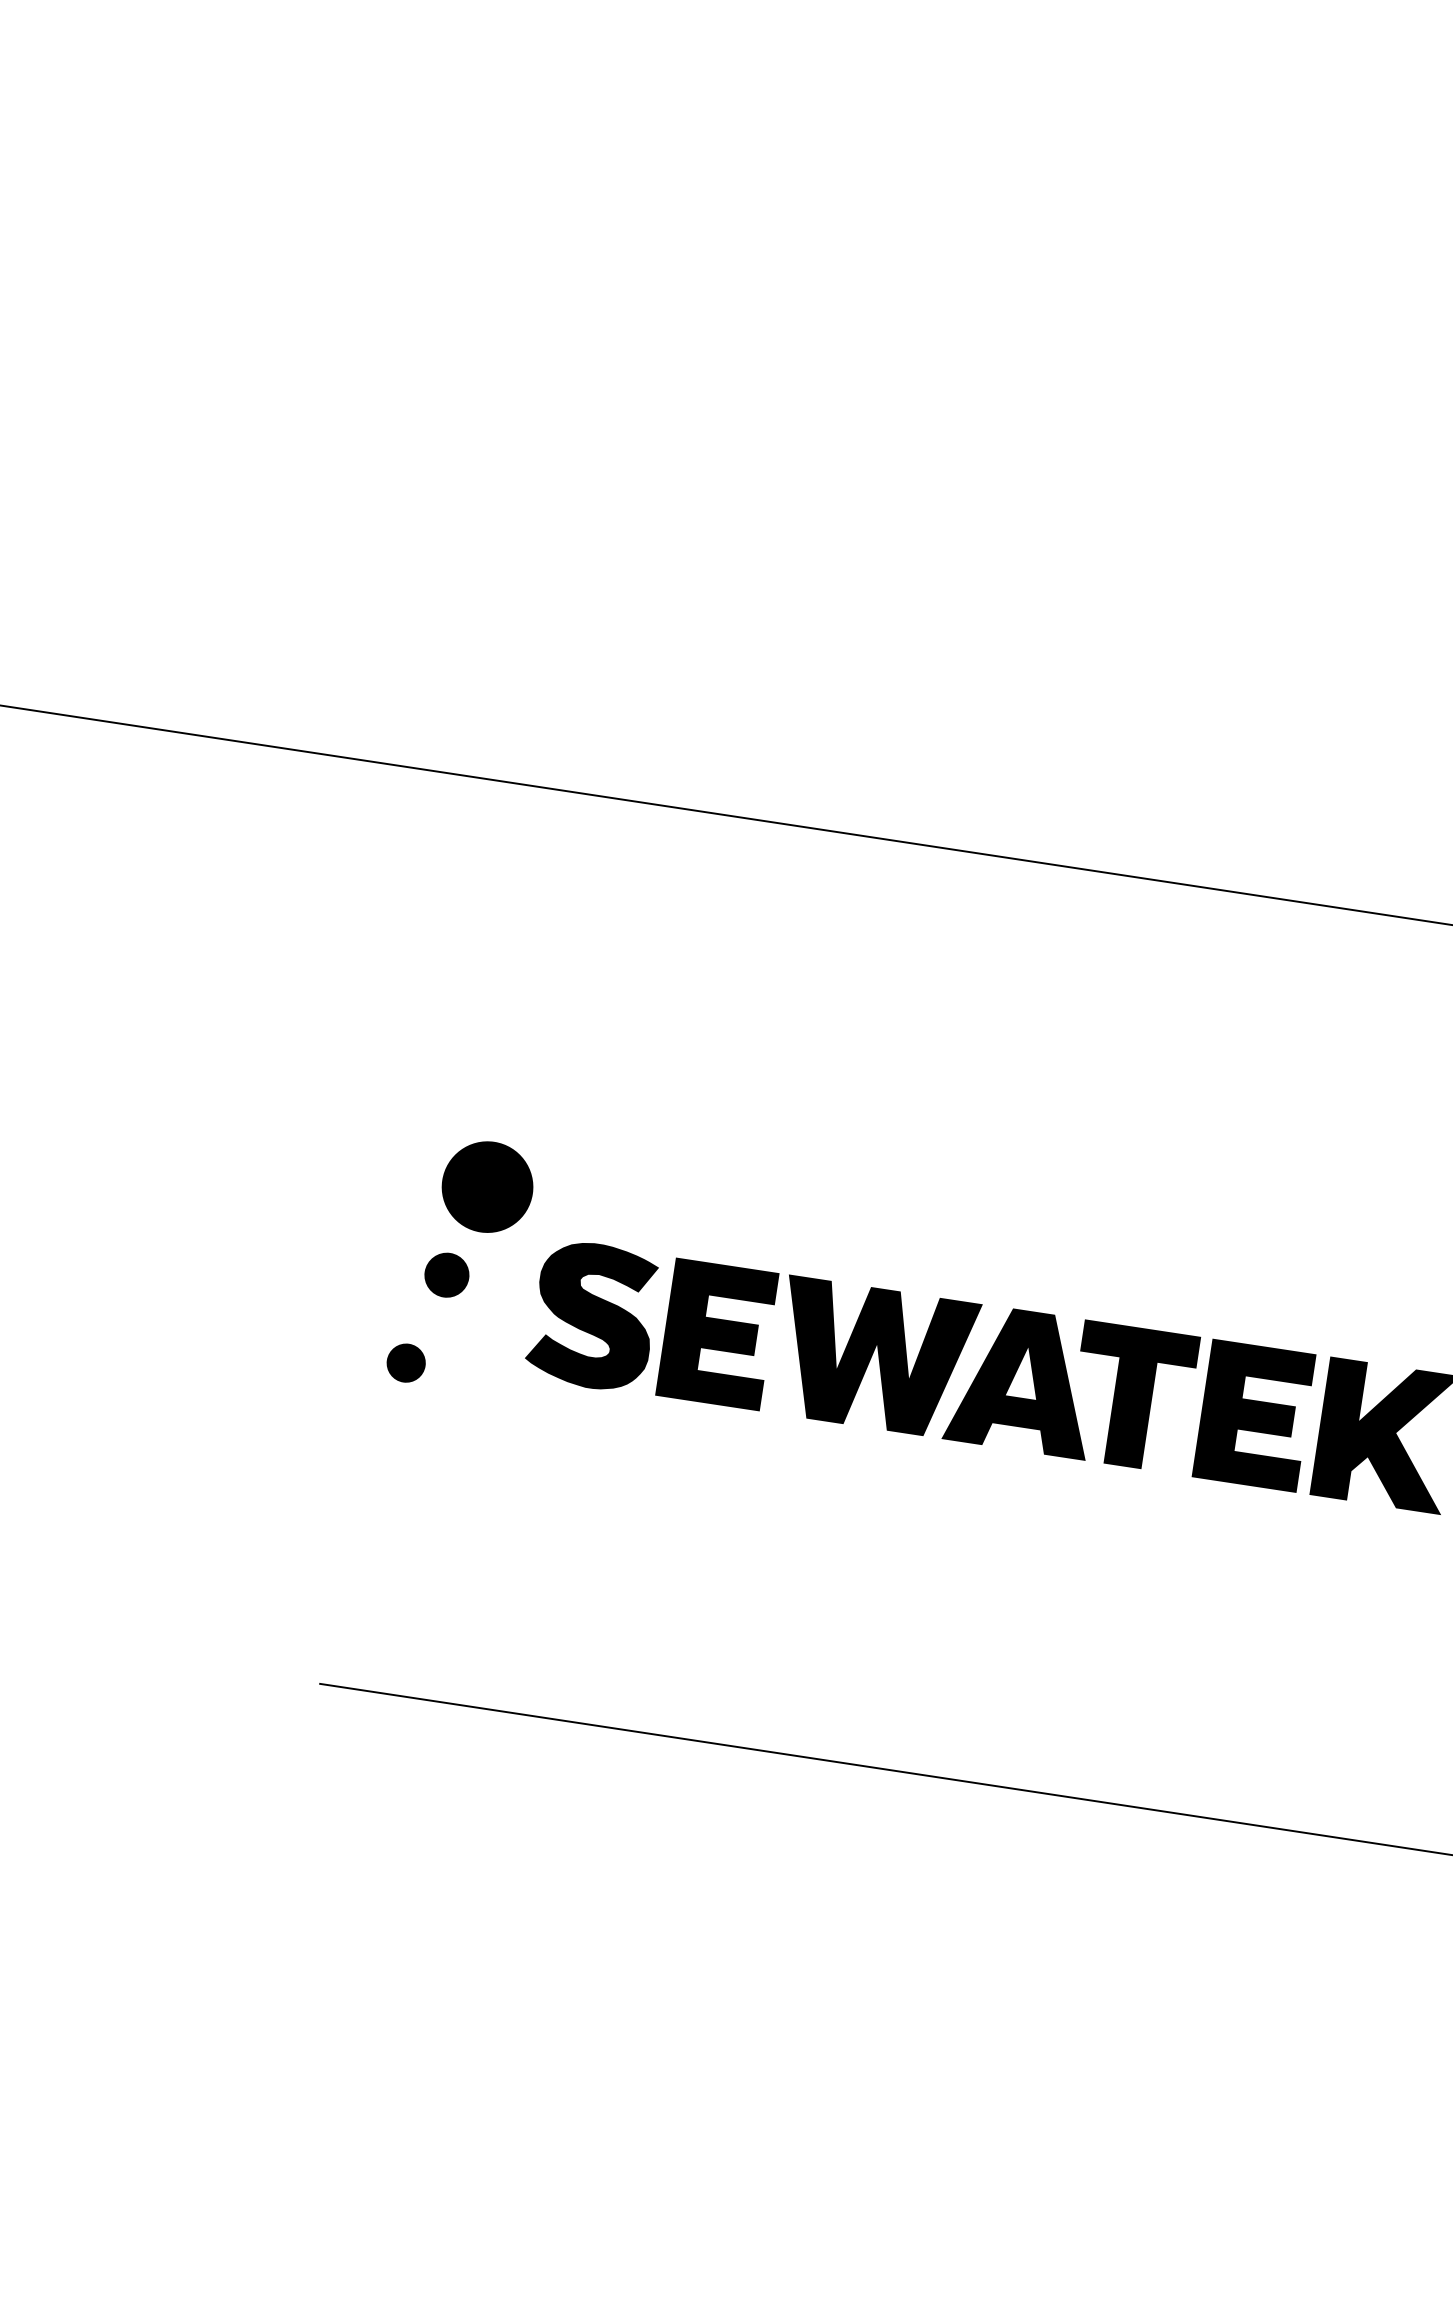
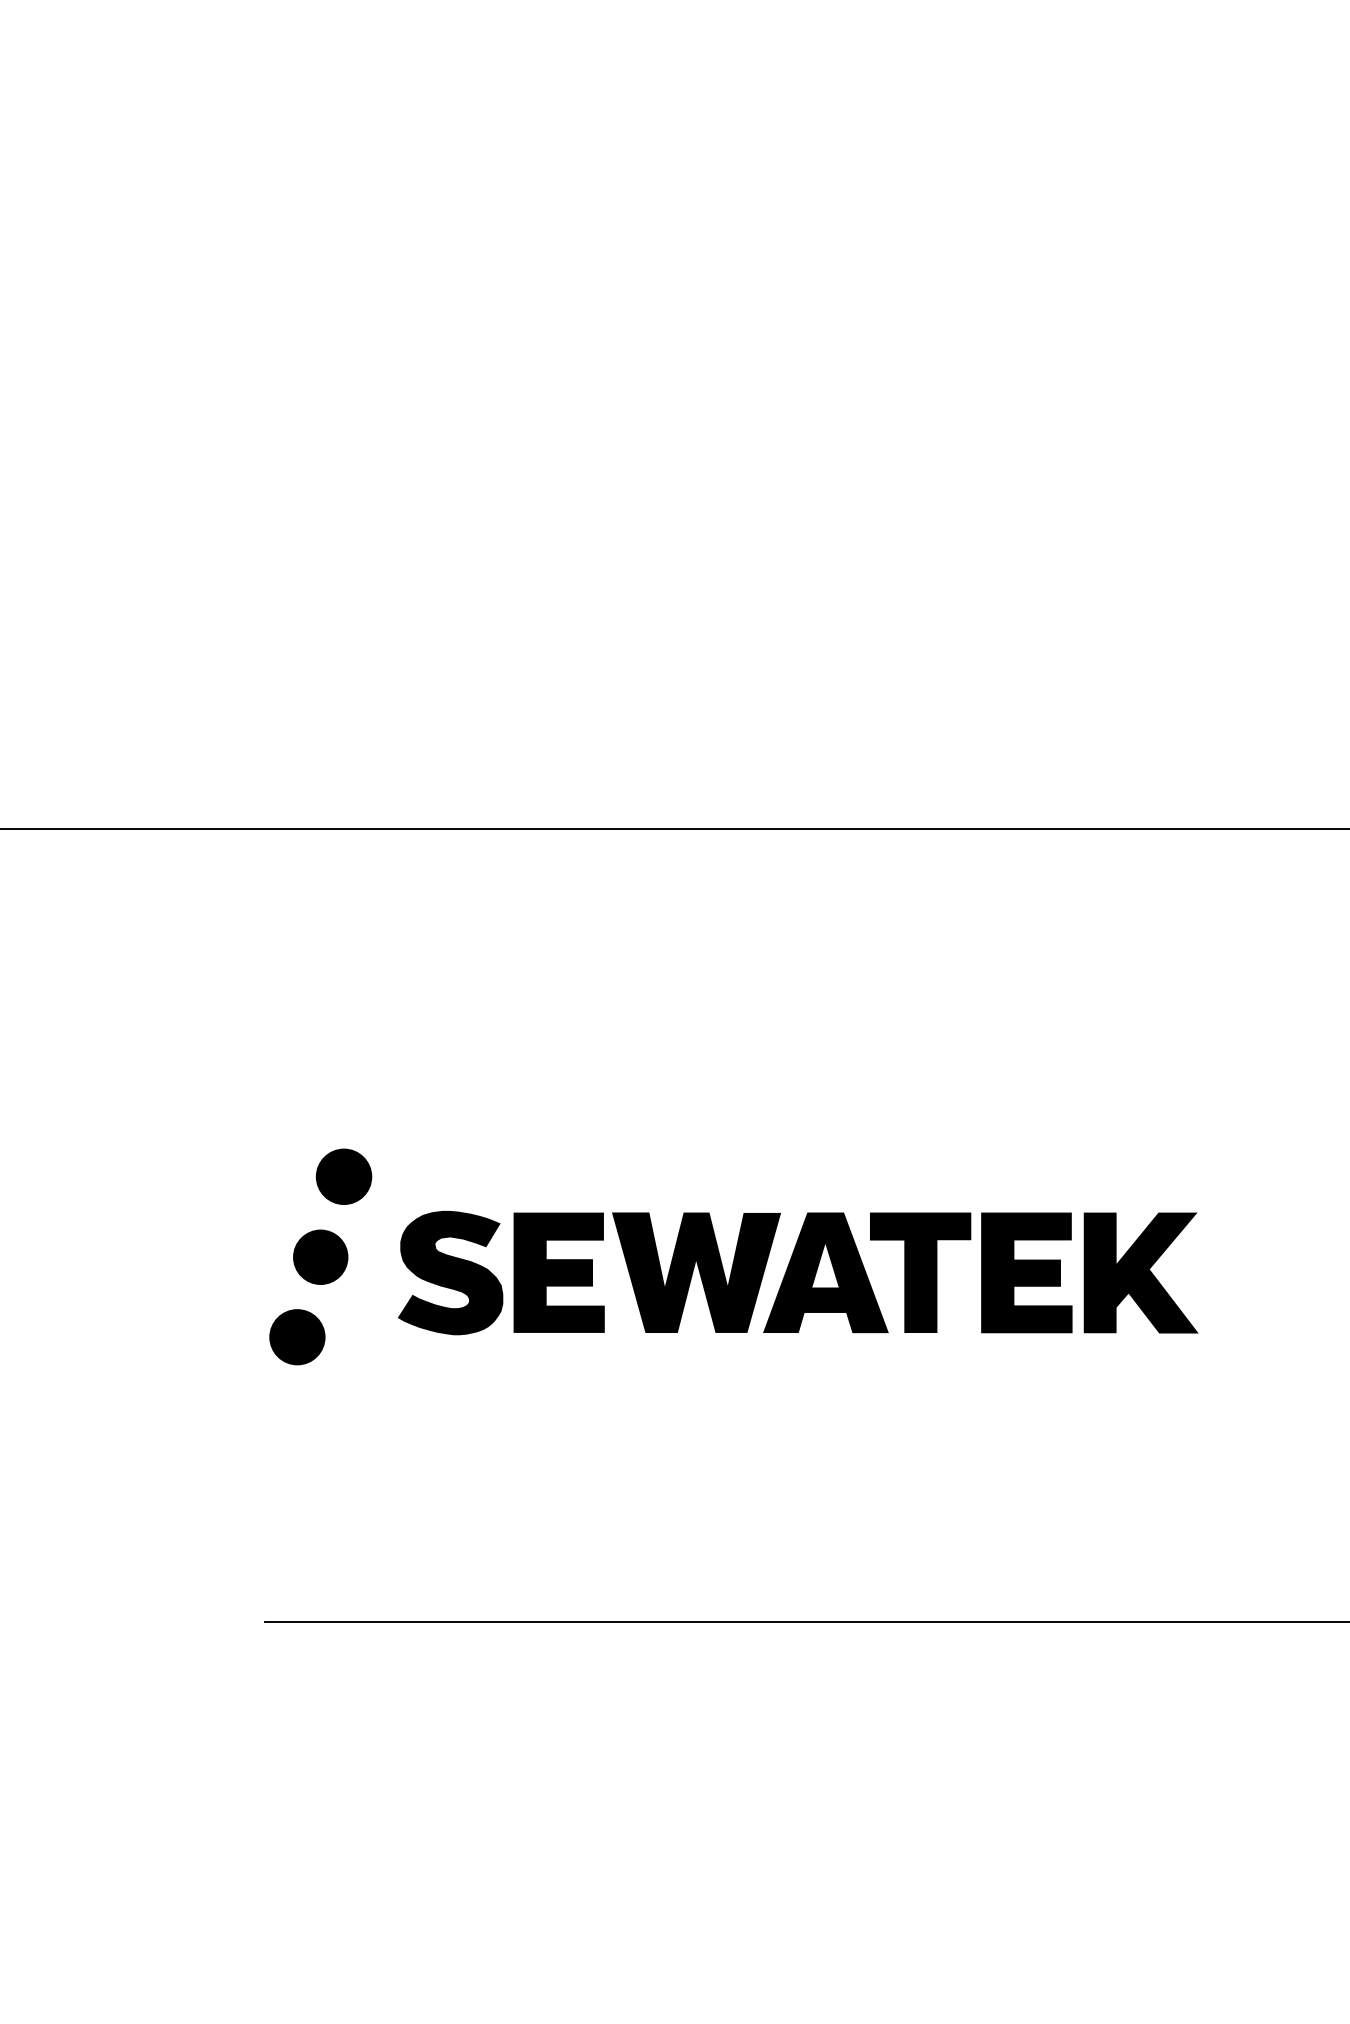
part: (487, 1186) -> (343, 1176), size x0.71
part: (446, 1274) -> (320, 1256), size x1.43
part: (406, 1363) -> (297, 1337), size x1.67

